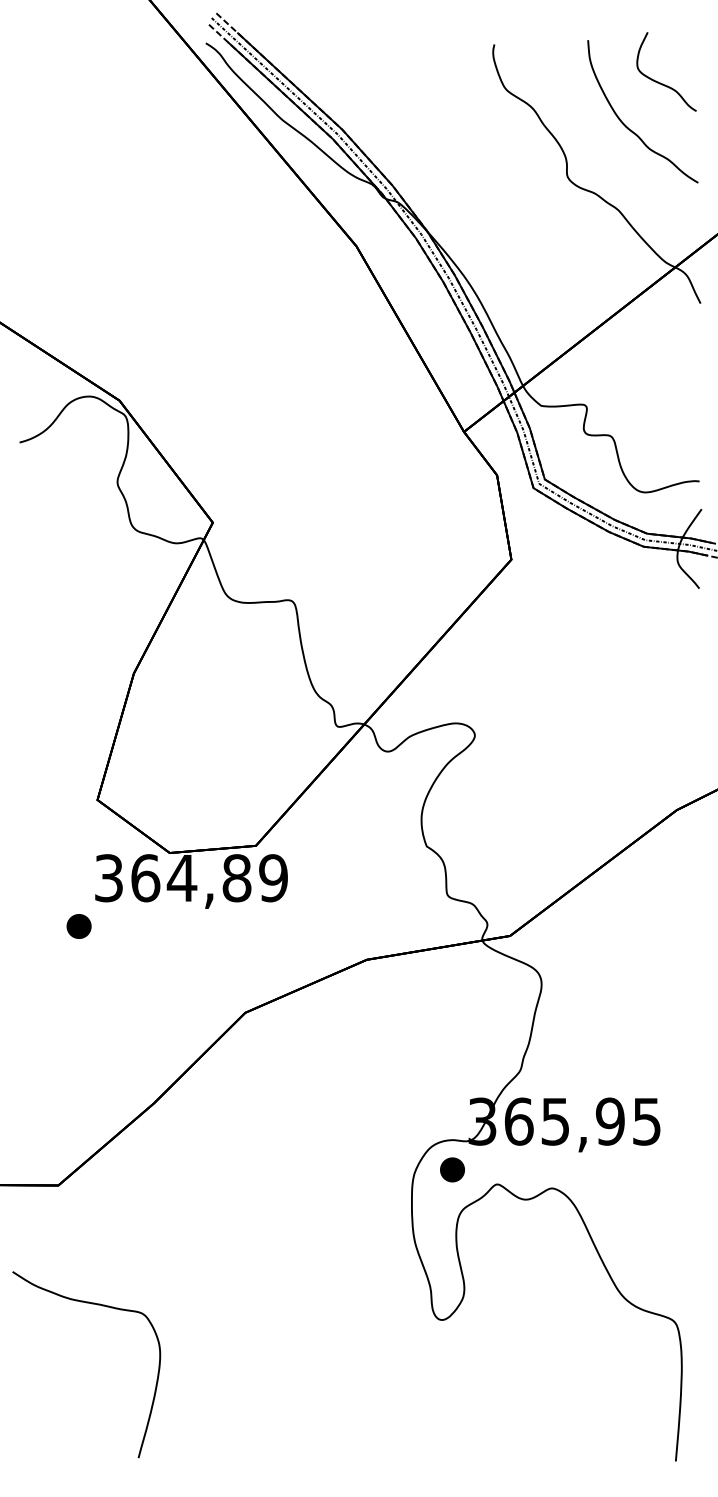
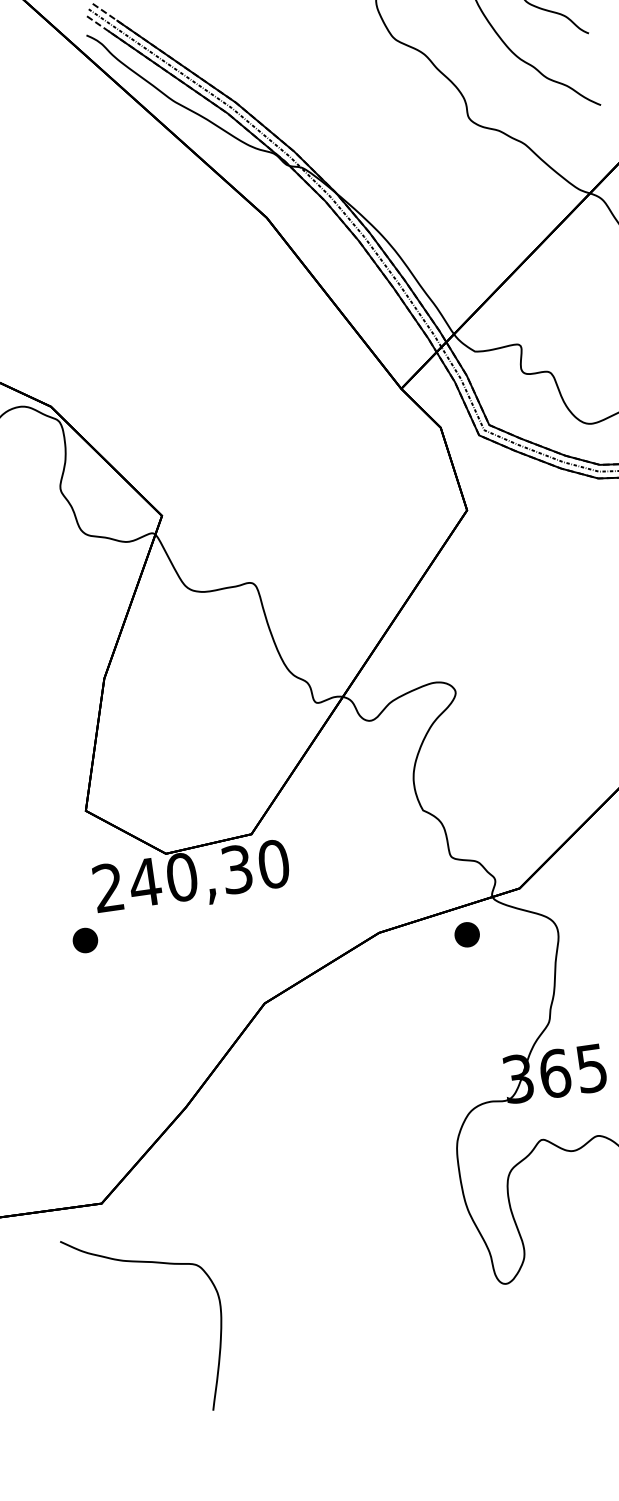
text: (191, 878) -> (191, 876), 364,89 -> 240,30
part: (452, 1169) -> (467, 934), moved
curve: (97, 1305) -> (150, 1263), moved

